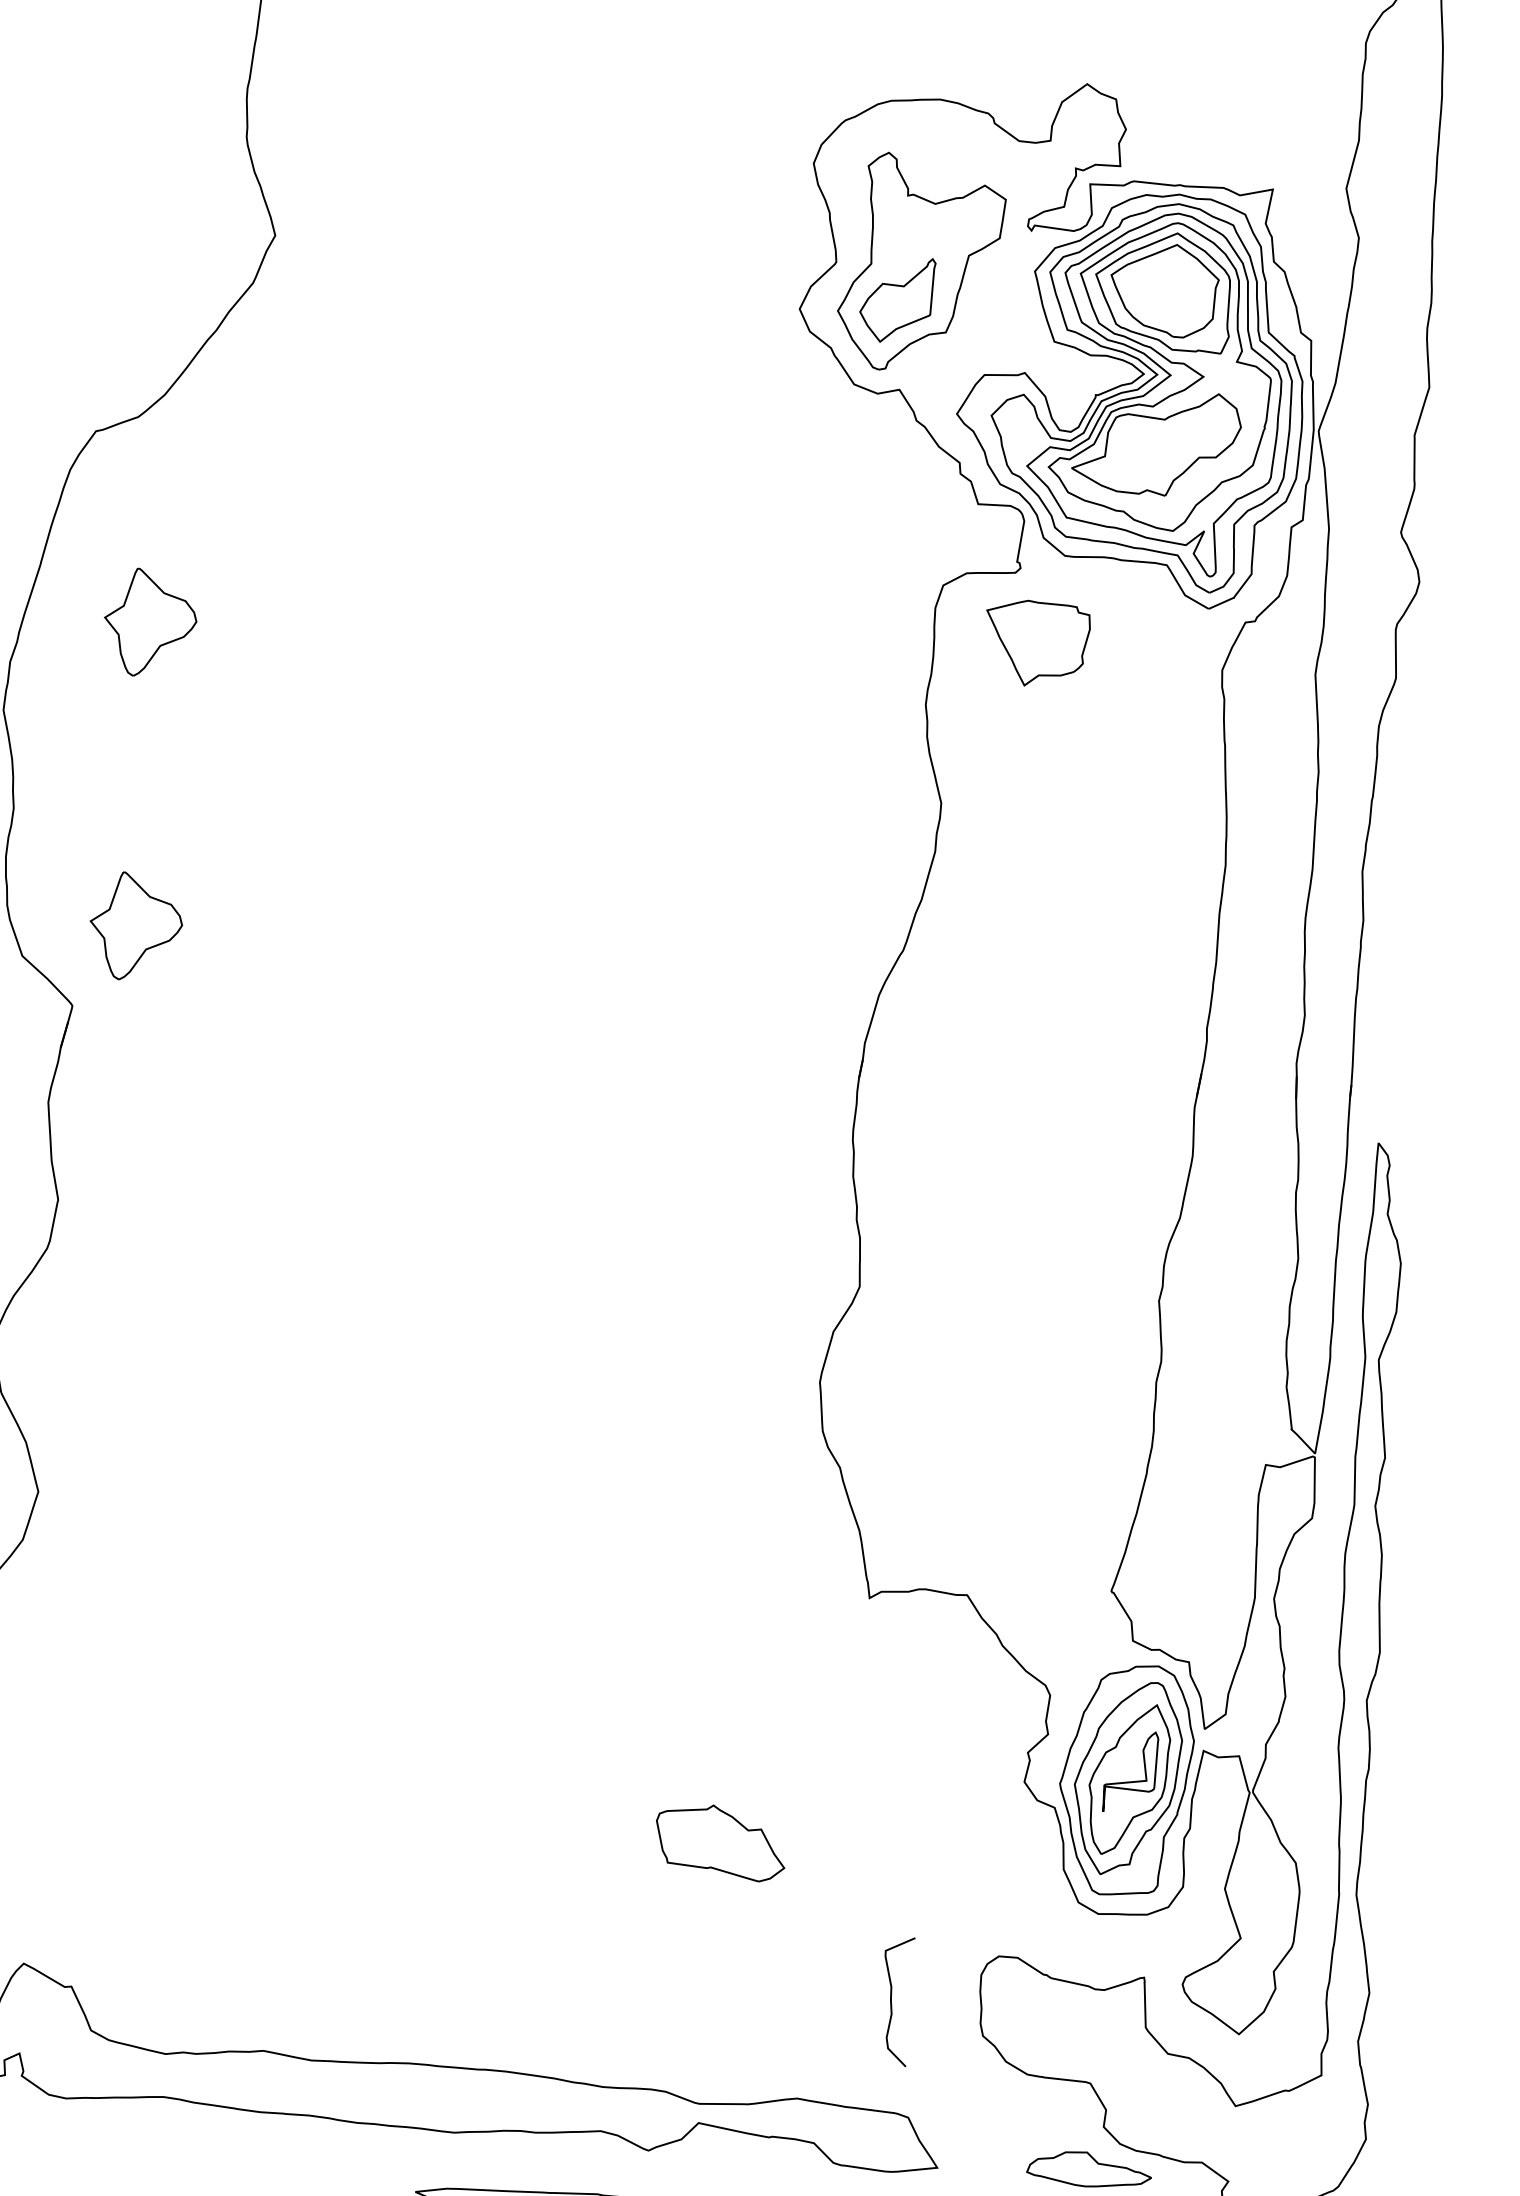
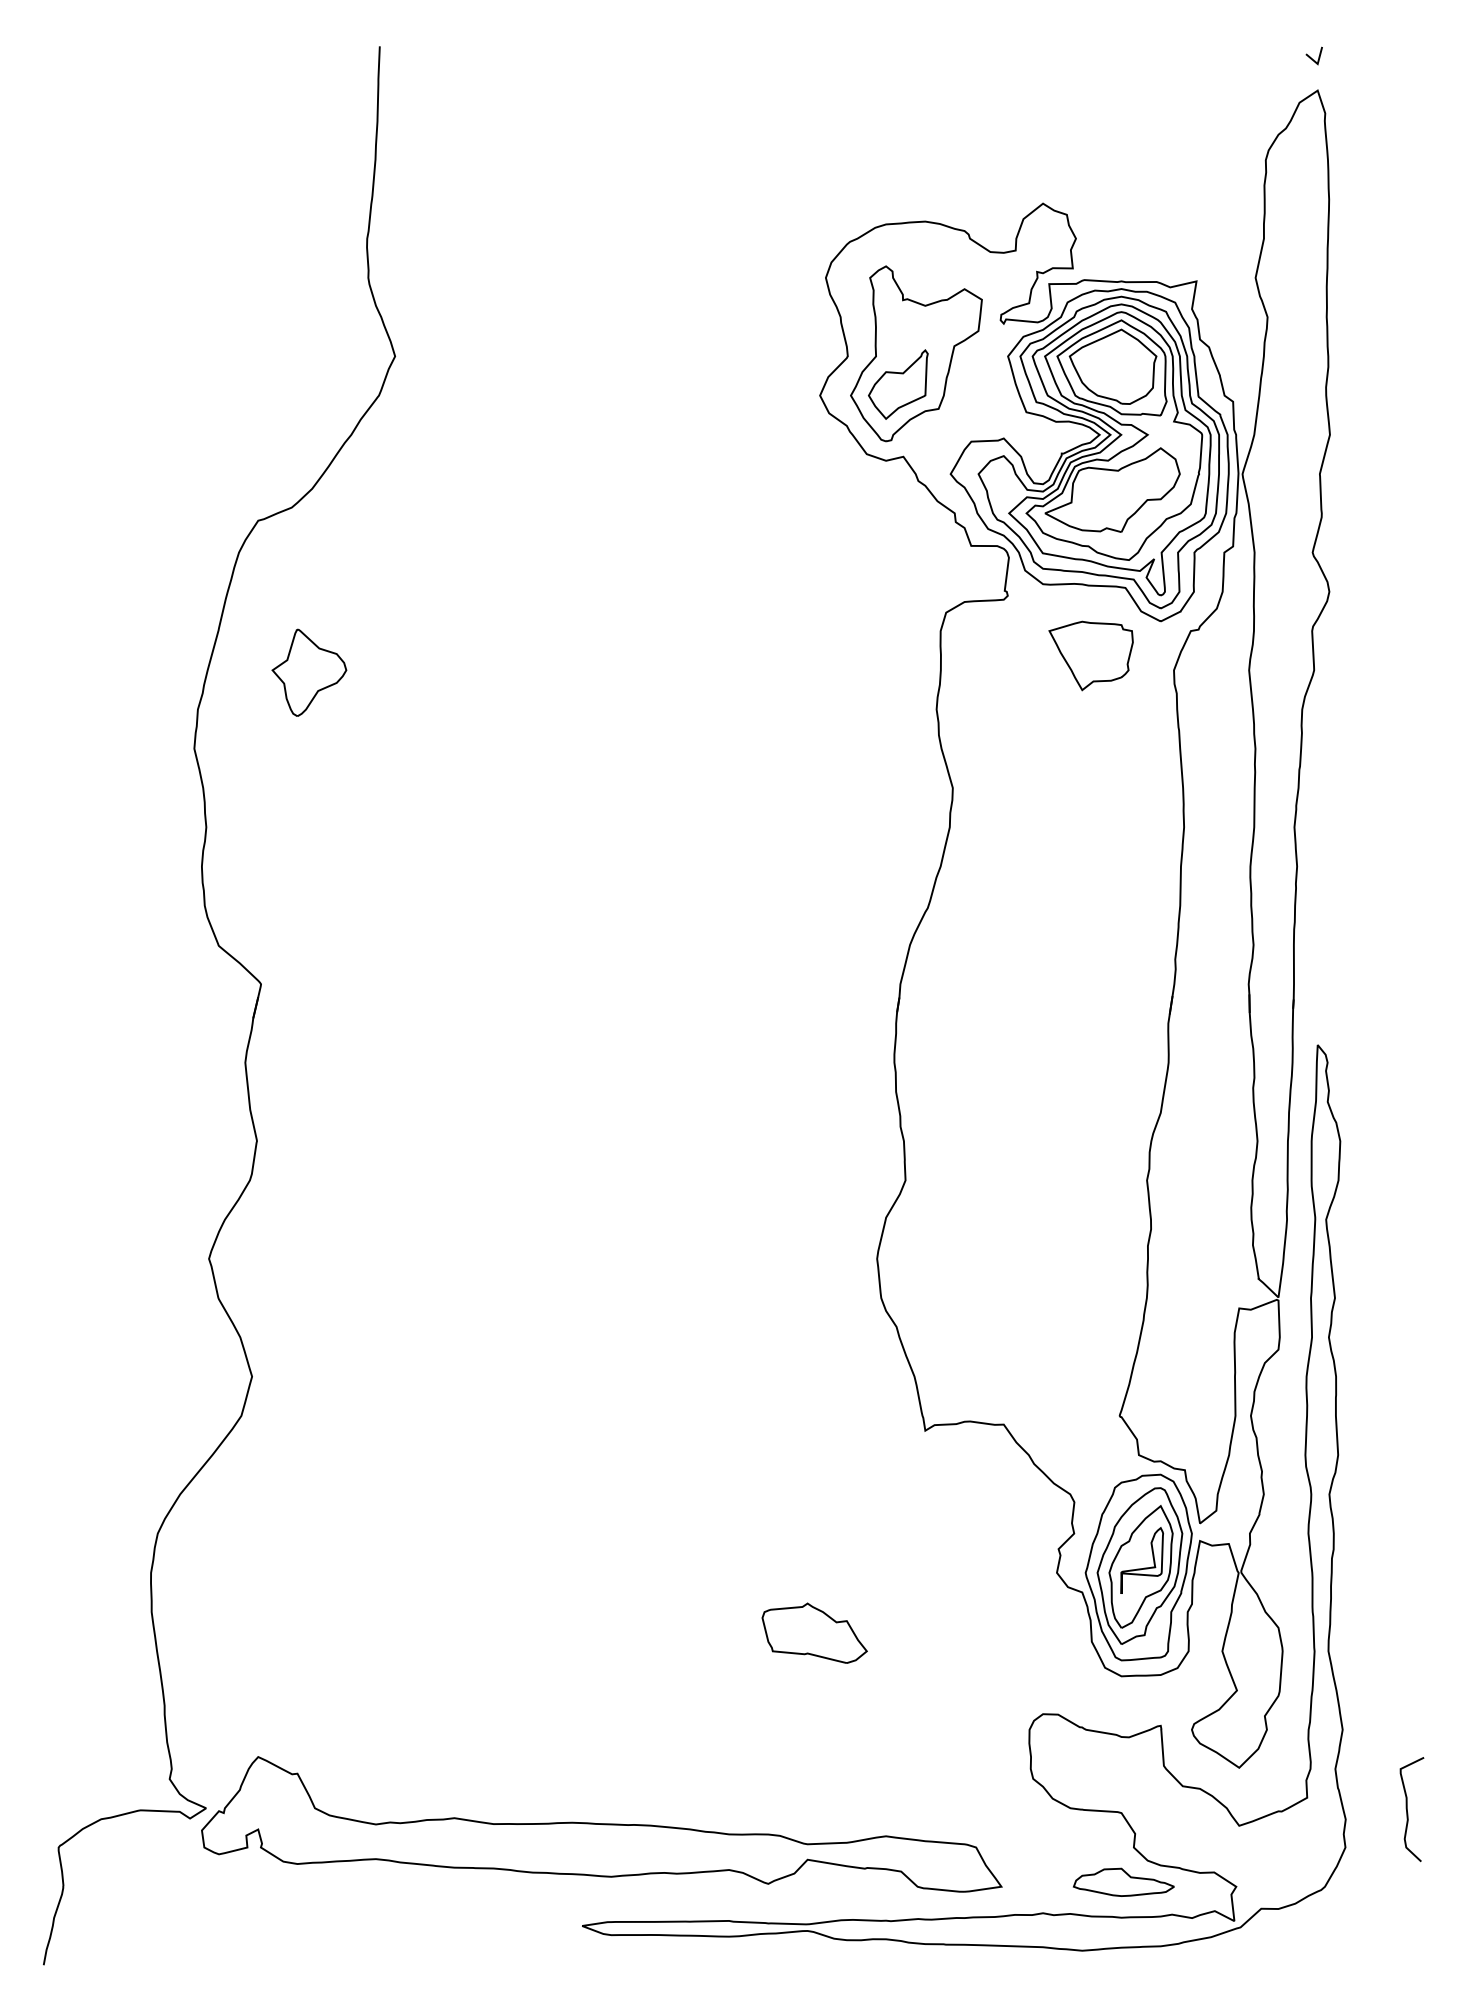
part: (1036, 643) -> (1090, 655), moved
part: (136, 926) -> (309, 917), removed
curve: (891, 2001) -> (1407, 1809), moved

